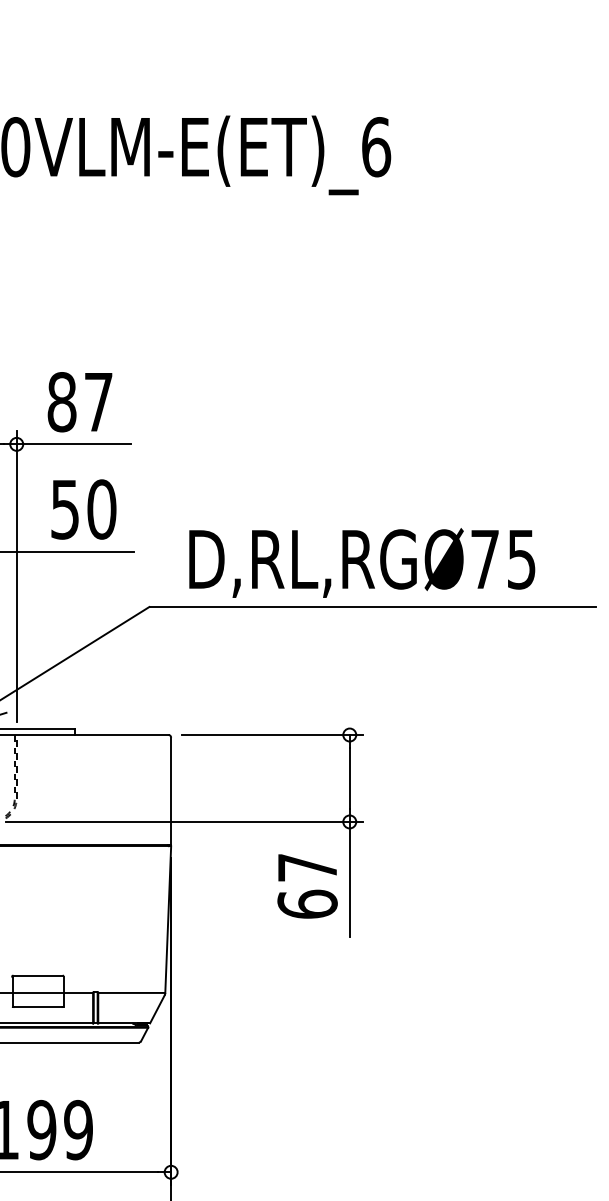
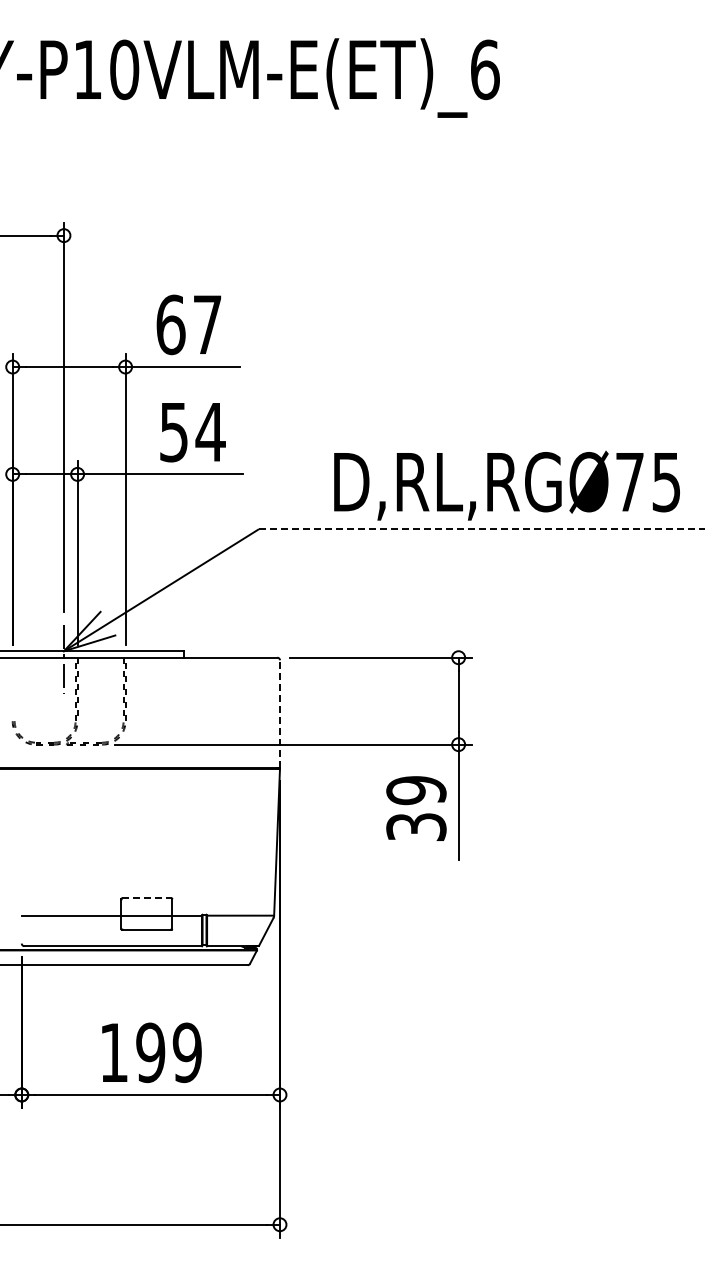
text: (61, 401) -> (170, 324), 87 -> 67
text: (101, 509) -> (210, 432), 50 -> 54
text: (361, 562) -> (506, 485), moved
line: (373, 606) -> (482, 529), solid -> dashed
line: (170, 791) -> (279, 714), solid -> dashed
text: (307, 885) -> (416, 808), 67 -> 39
line: (37, 975) -> (146, 898), solid -> dashed

